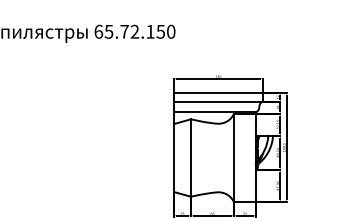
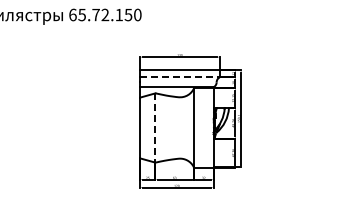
line: (217, 101) -> (179, 77), solid -> dashed
line: (190, 157) -> (155, 127), solid -> dashed

